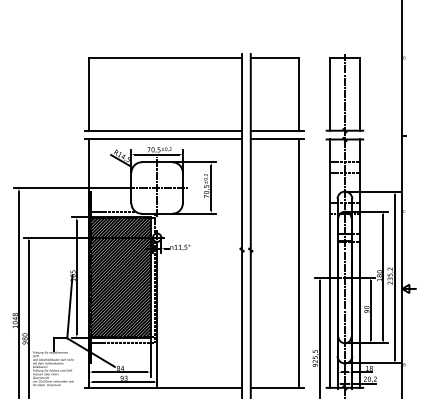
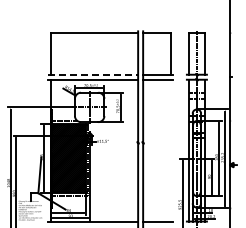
line: (163, 130) -> (93, 74), solid -> dashed
line: (298, 263) -> (170, 150), removed

